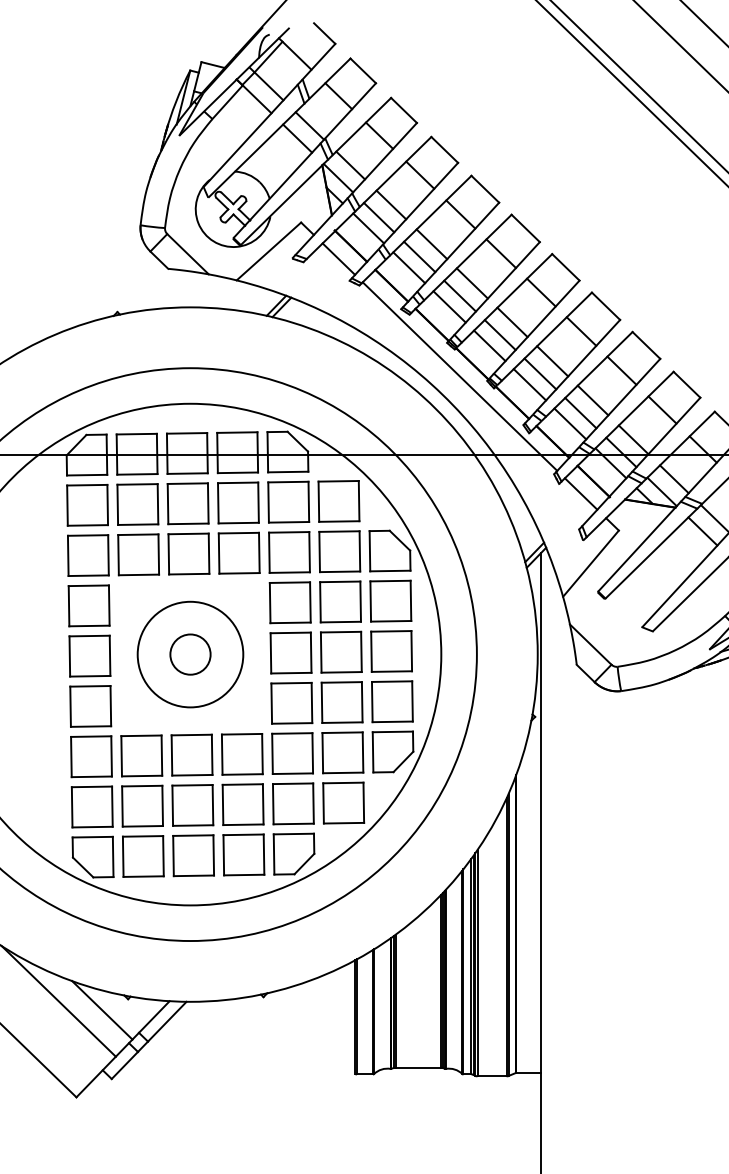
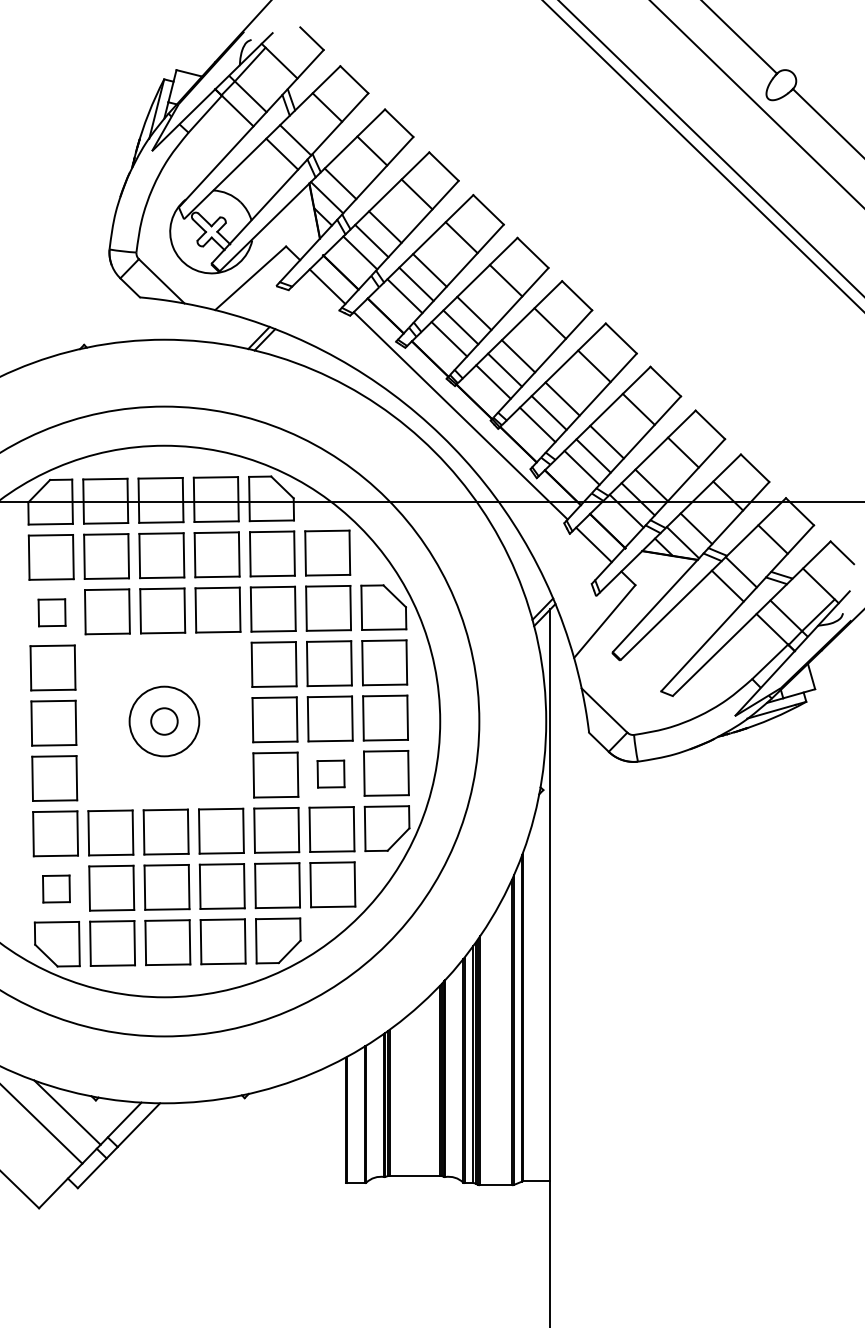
part: (87, 555) -> (51, 612), size x0.6
circle: (190, 654) -> (164, 721), size x0.6
circle: (190, 654) -> (164, 721), size x0.6
part: (341, 701) -> (330, 773), size x0.6
part: (92, 806) -> (56, 888), size x0.6

